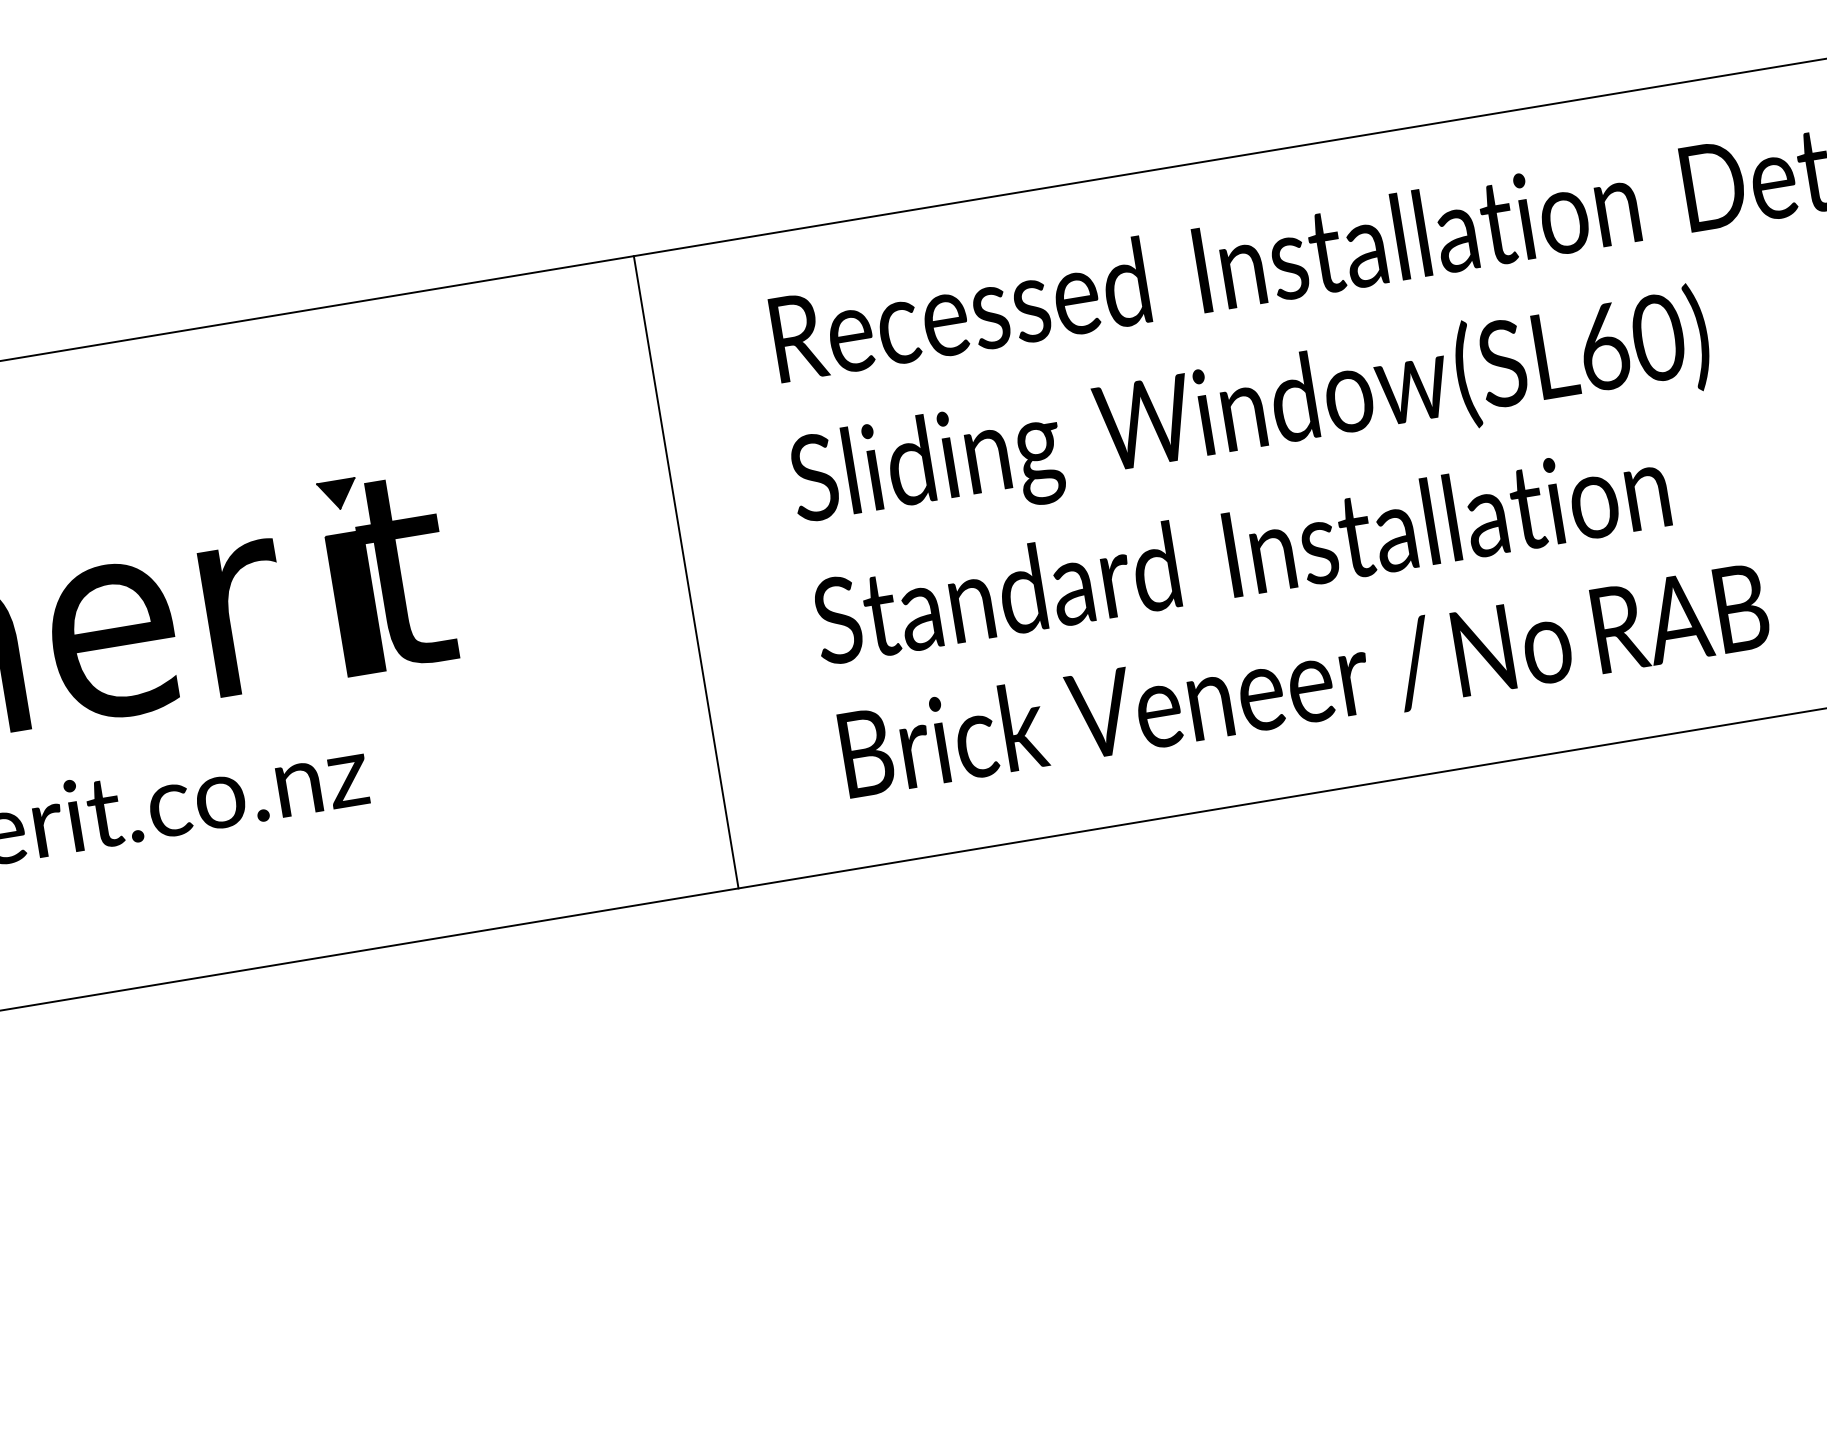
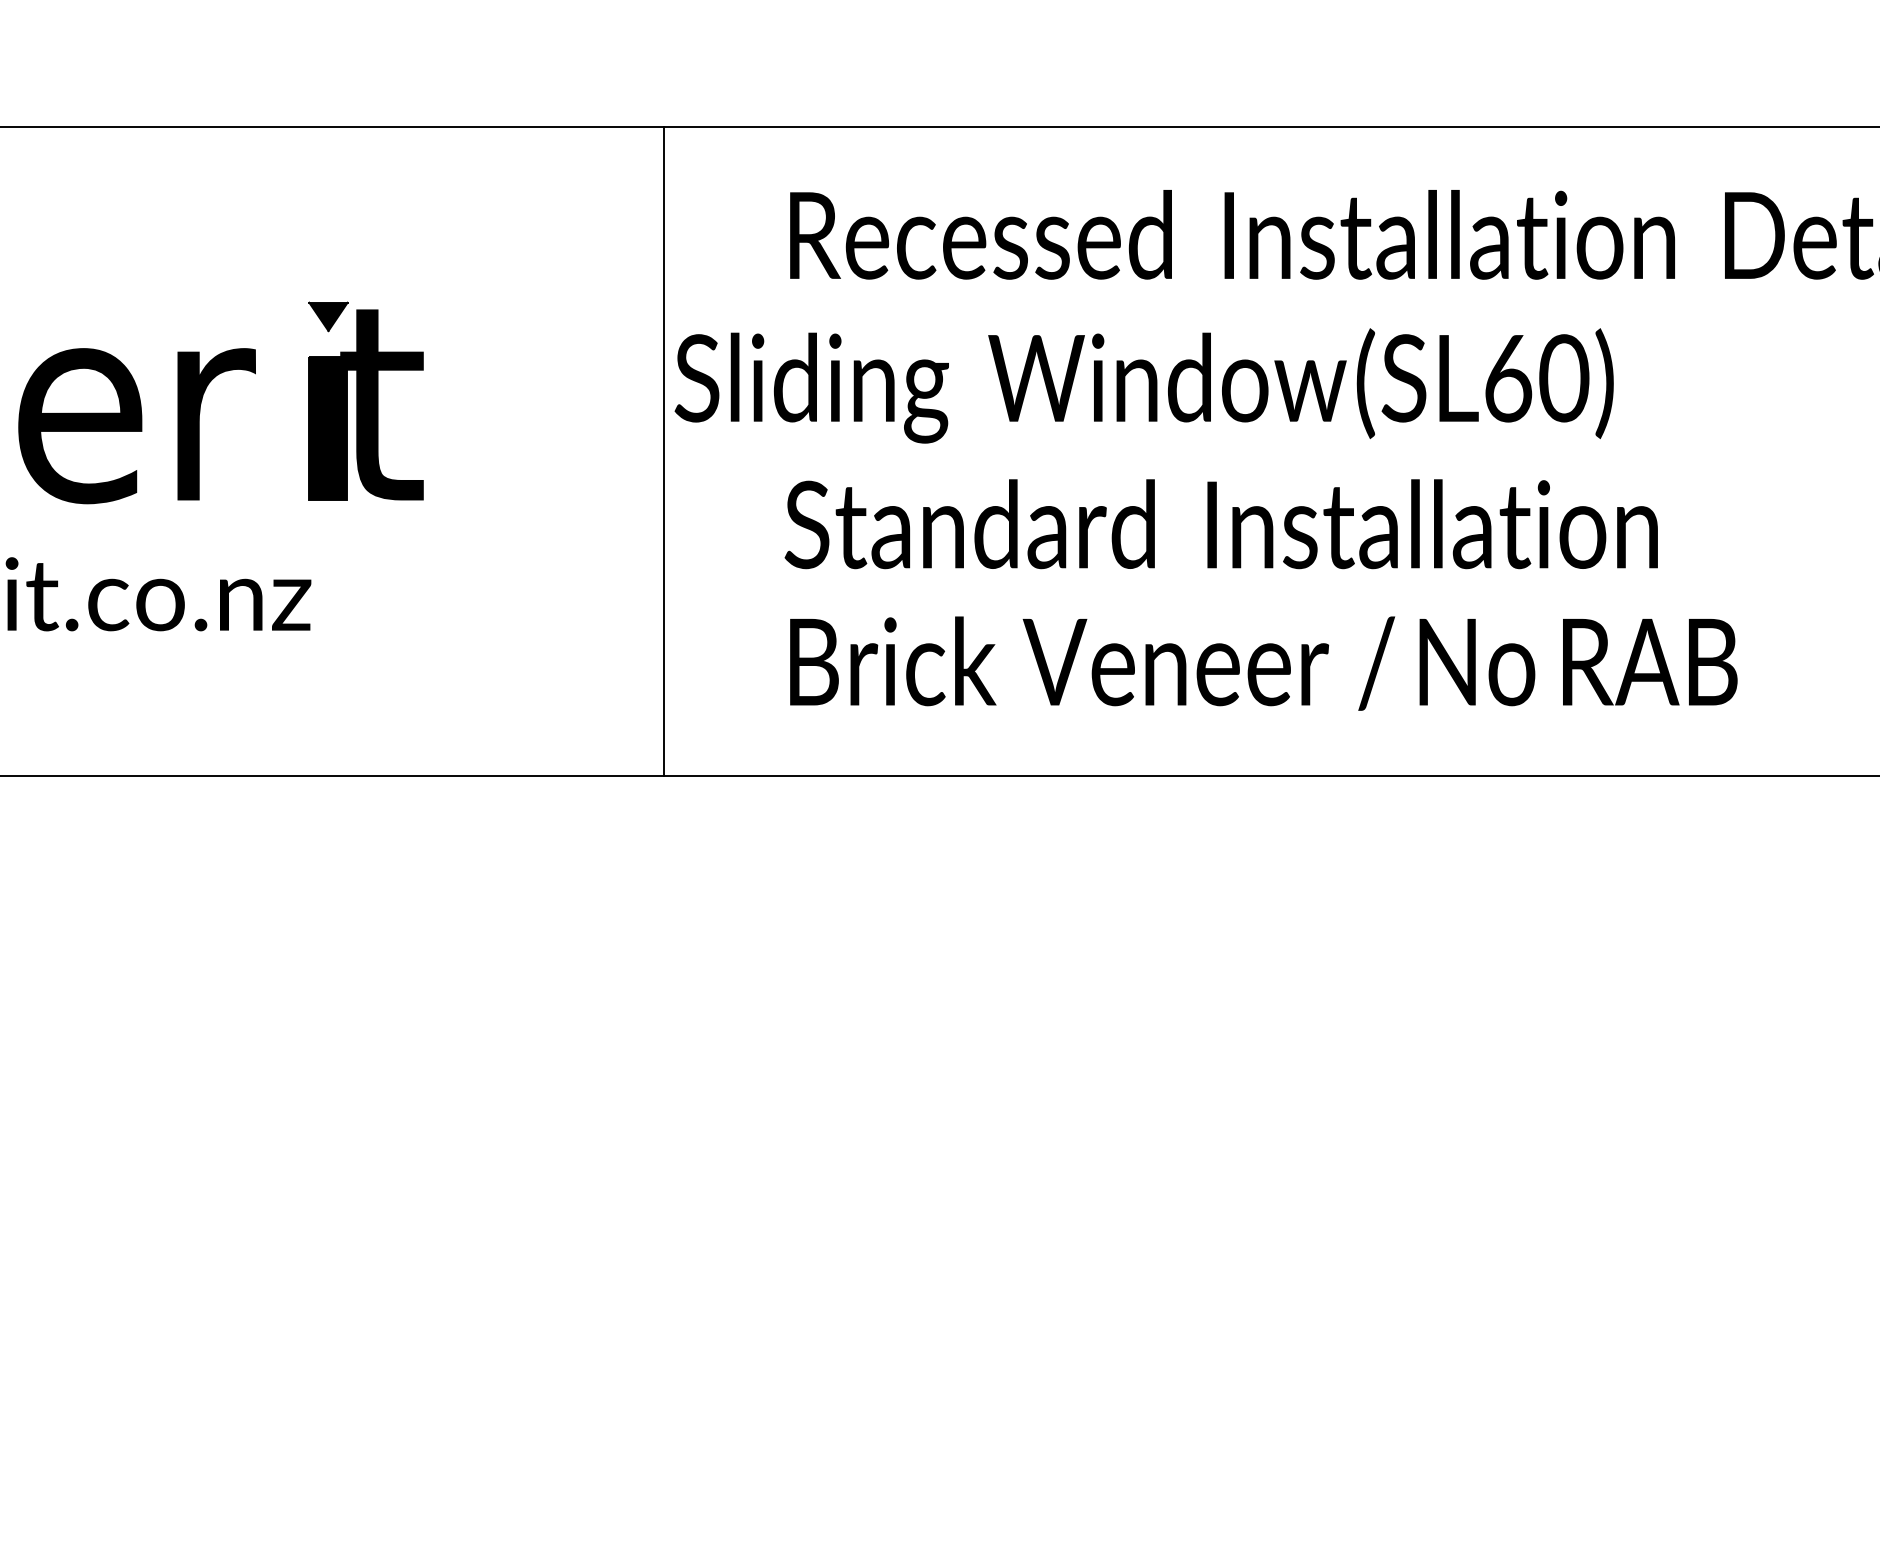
text: (1249, 412) -> (1143, 385), moved

